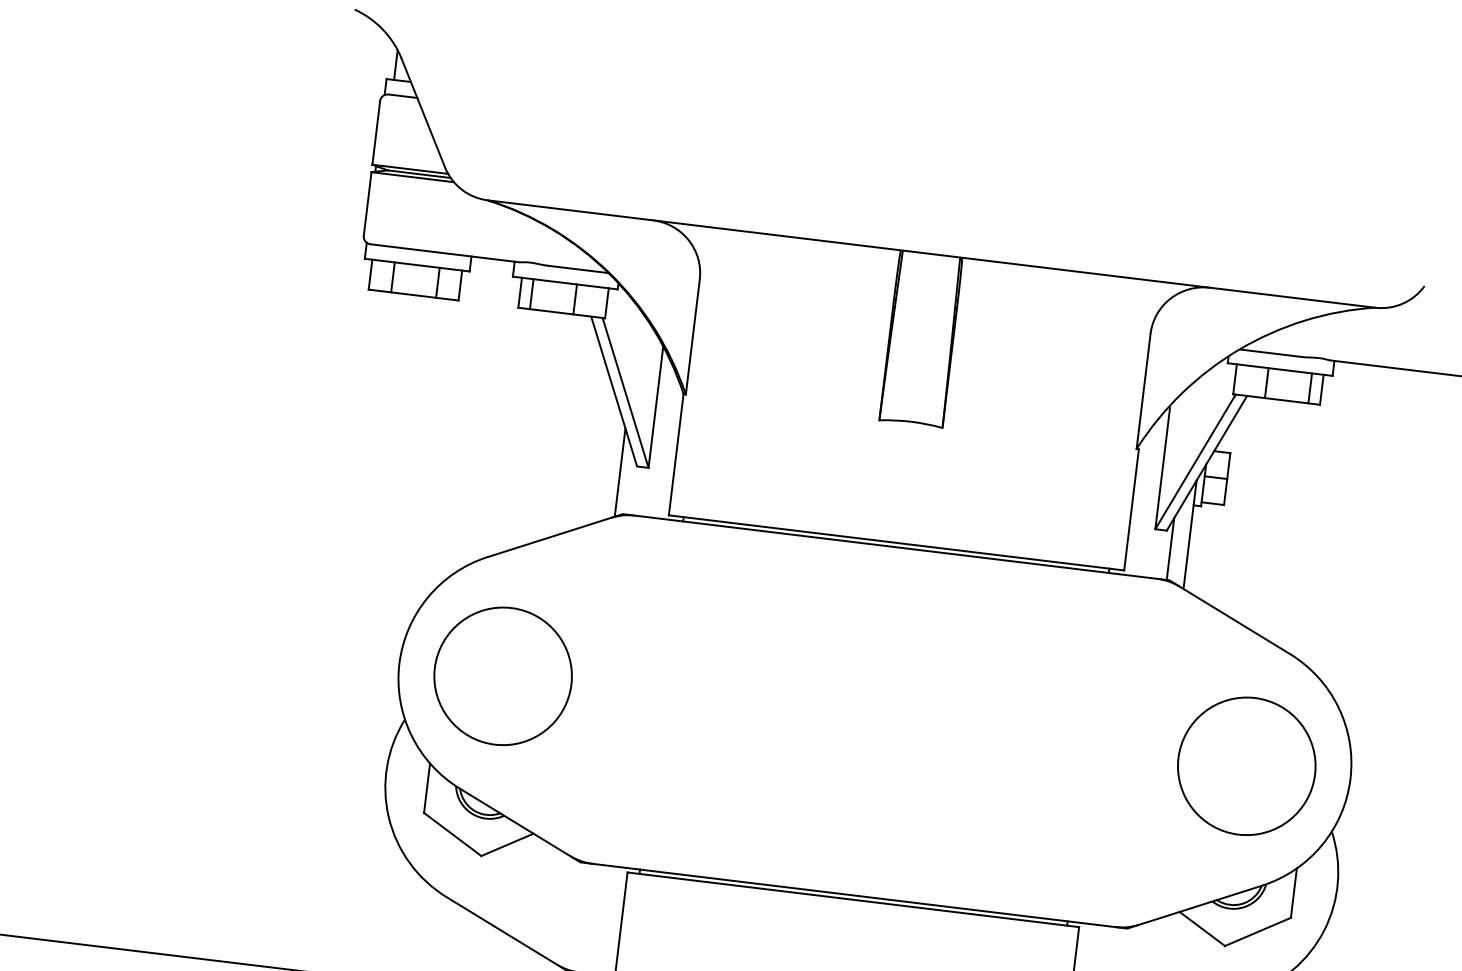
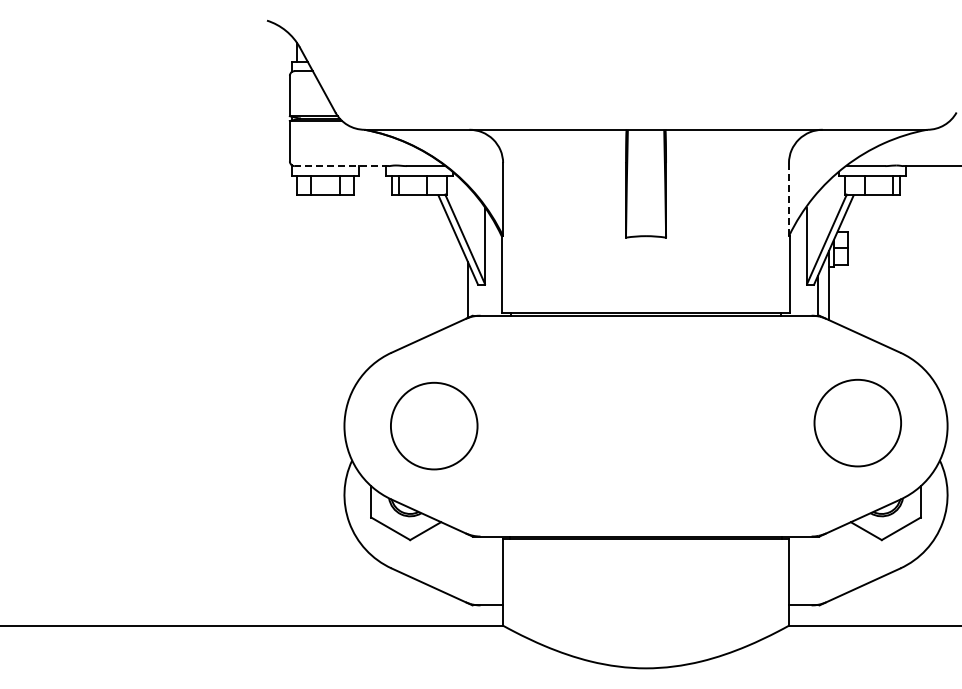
line: (444, 253) -> (341, 166), solid -> dashed
line: (1142, 391) -> (788, 199), solid -> dashed
circle: (503, 675) -> (434, 425), moved
circle: (1246, 765) -> (857, 422), moved

